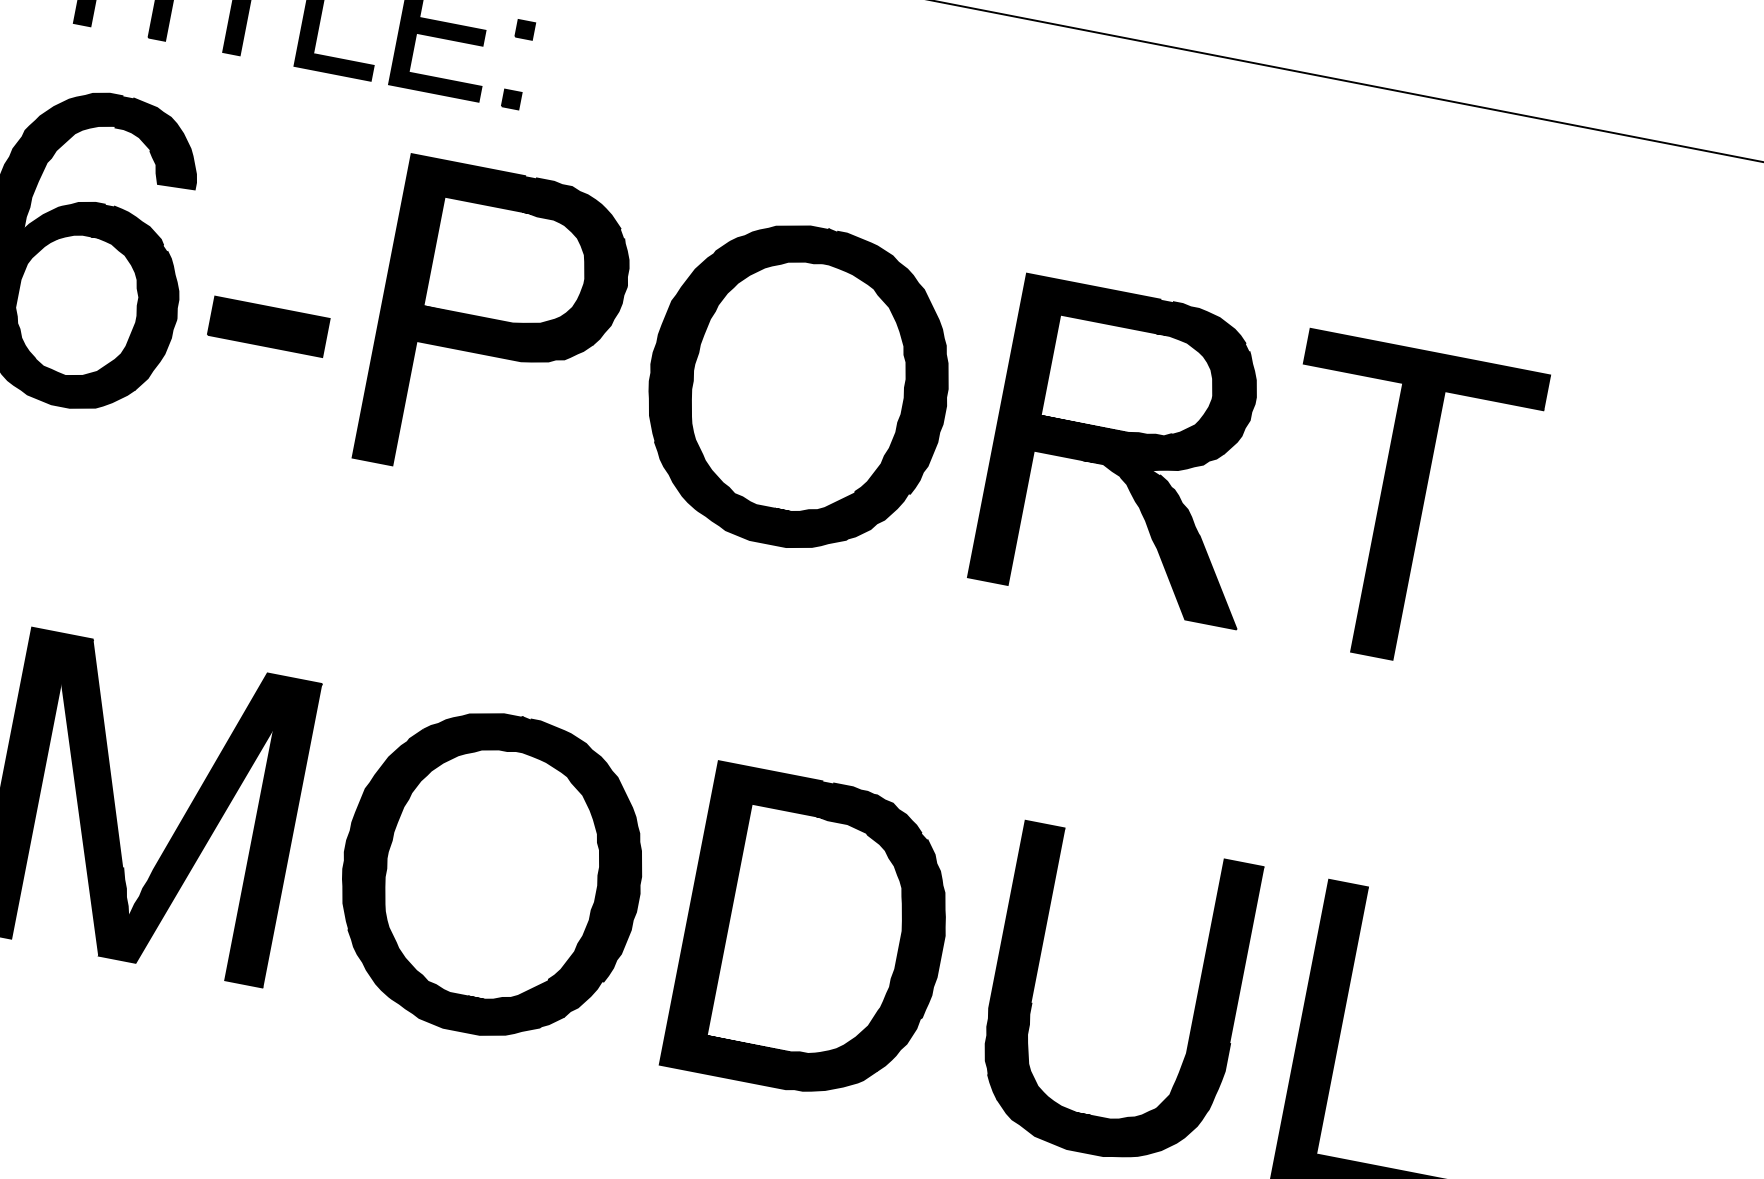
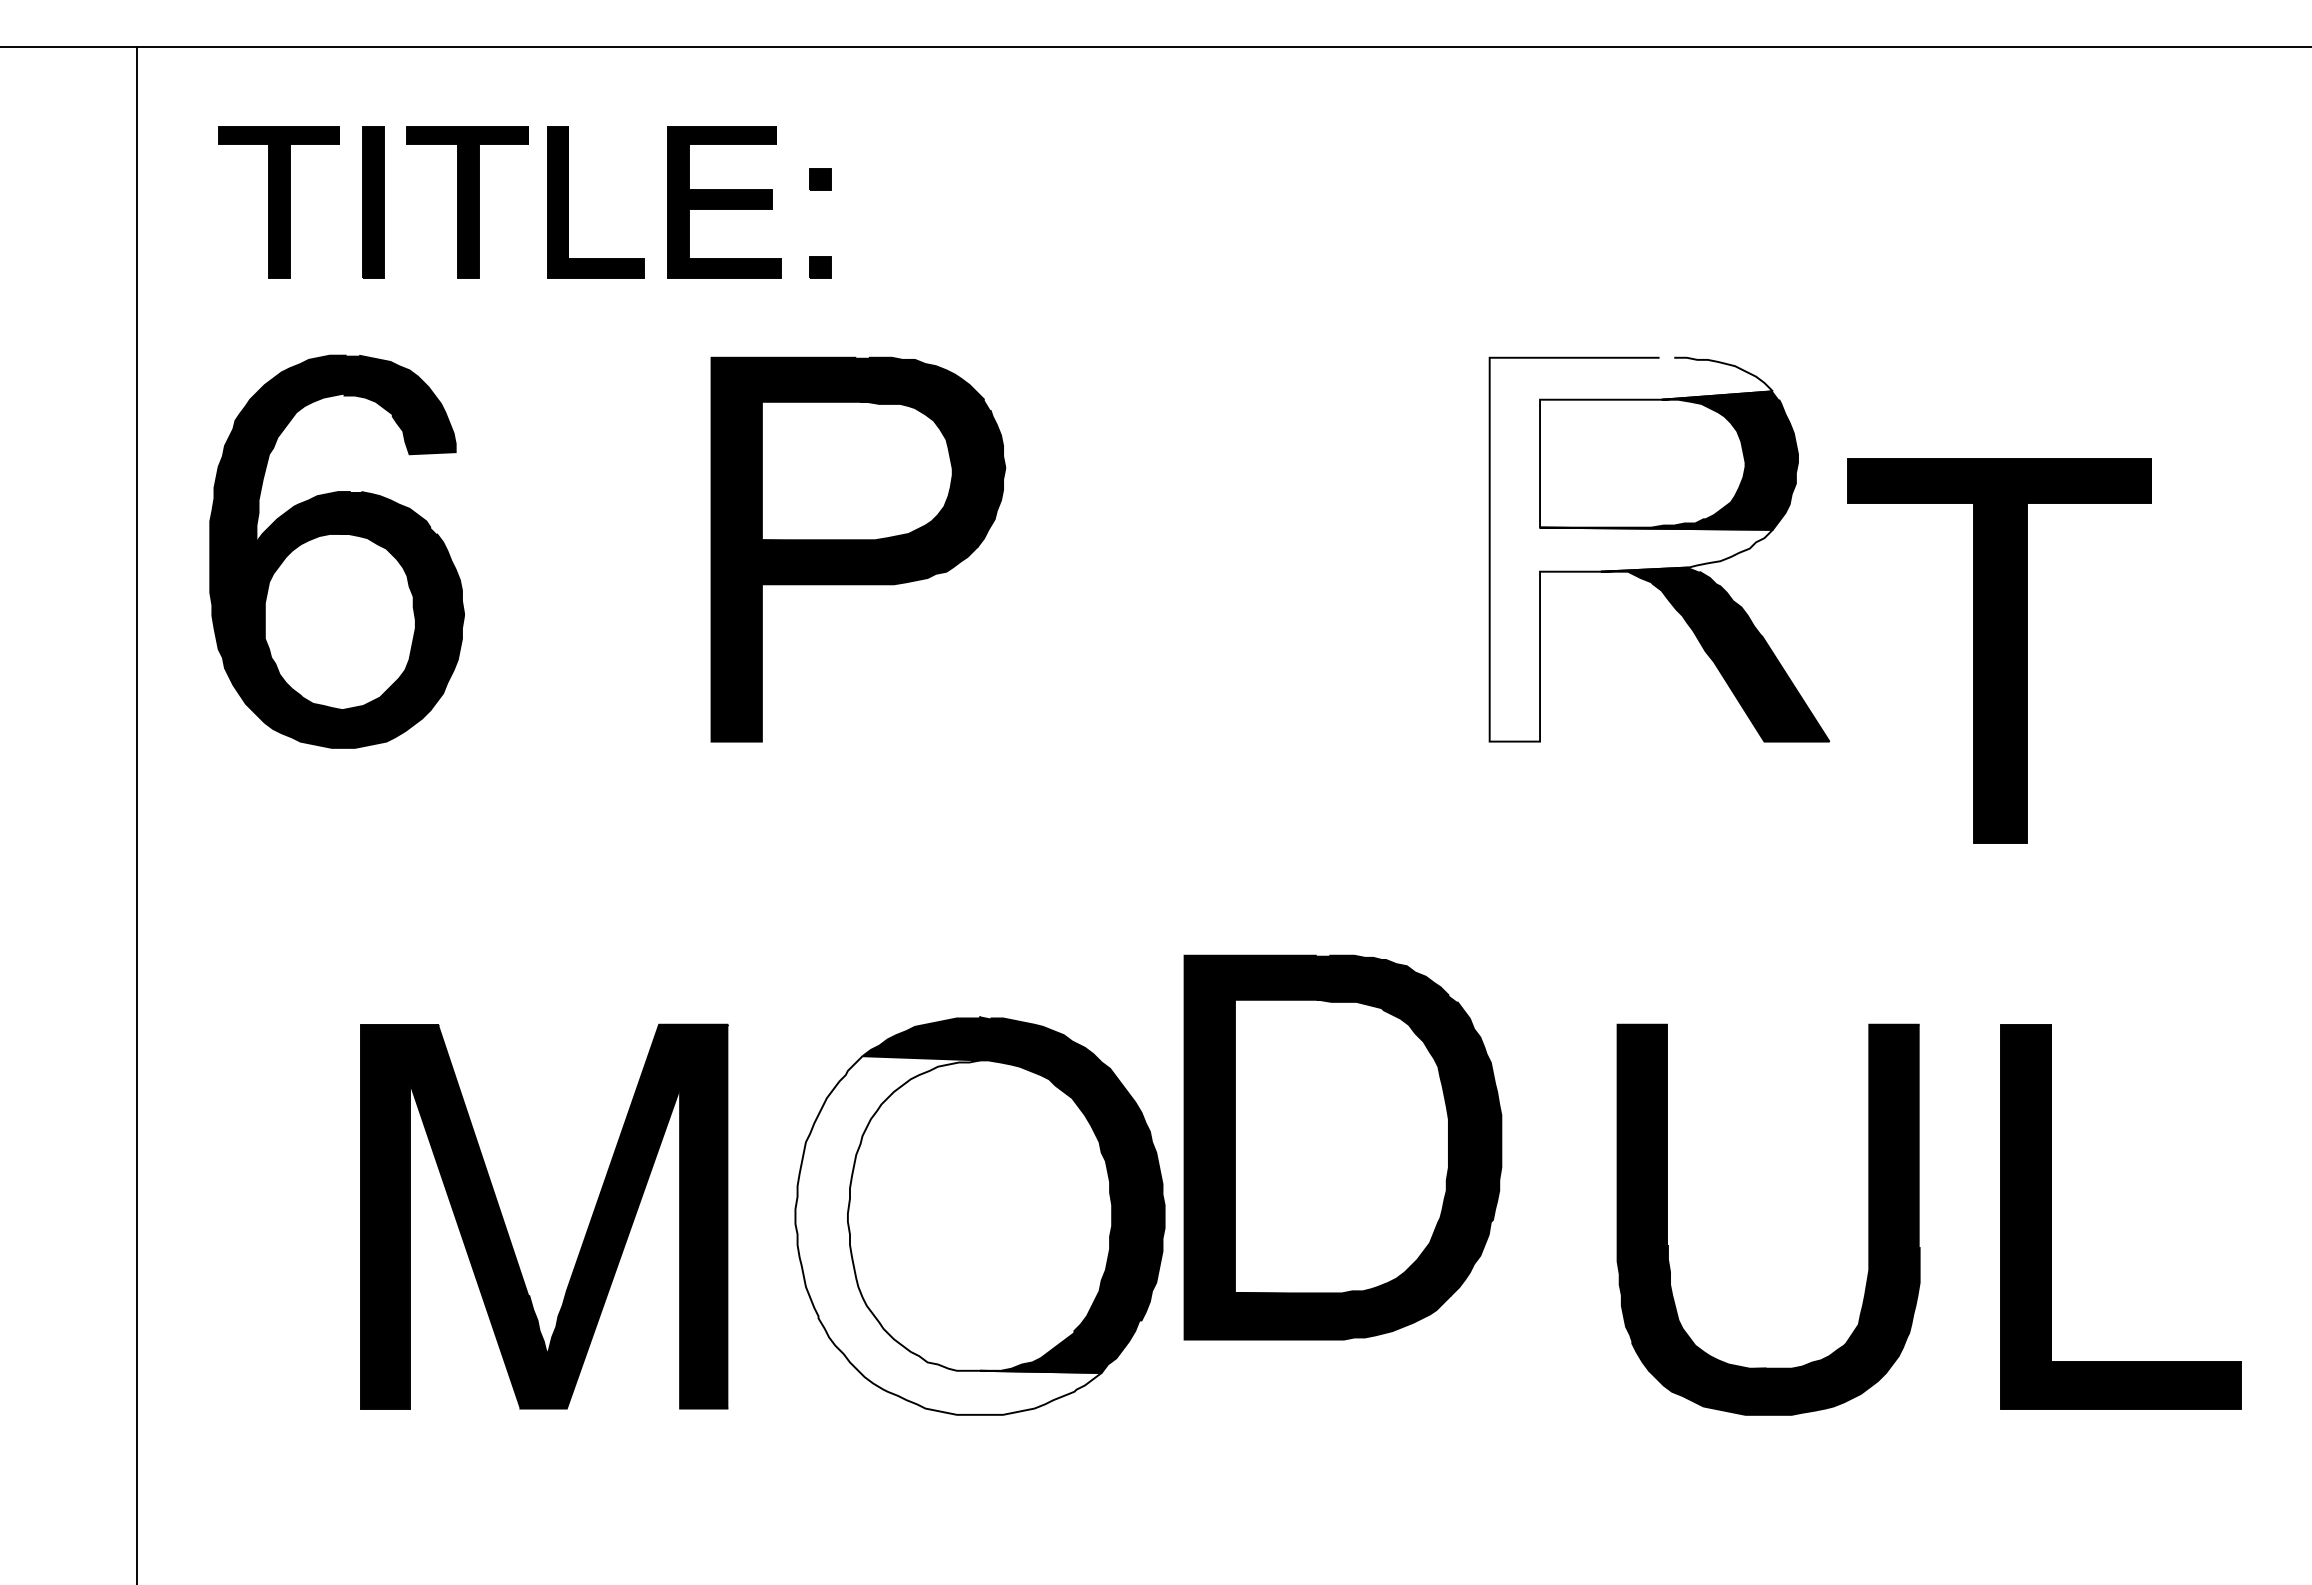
part: (268, 326) -> (578, 601), removed
part: (798, 385) -> (1237, 548), removed
fill: (1108, 446) -> (1630, 549), removed
part: (1400, 503) -> (1999, 650), moved
fill: (464, 884) -> (948, 1235), removed
part: (814, 937) -> (1342, 1147), moved

